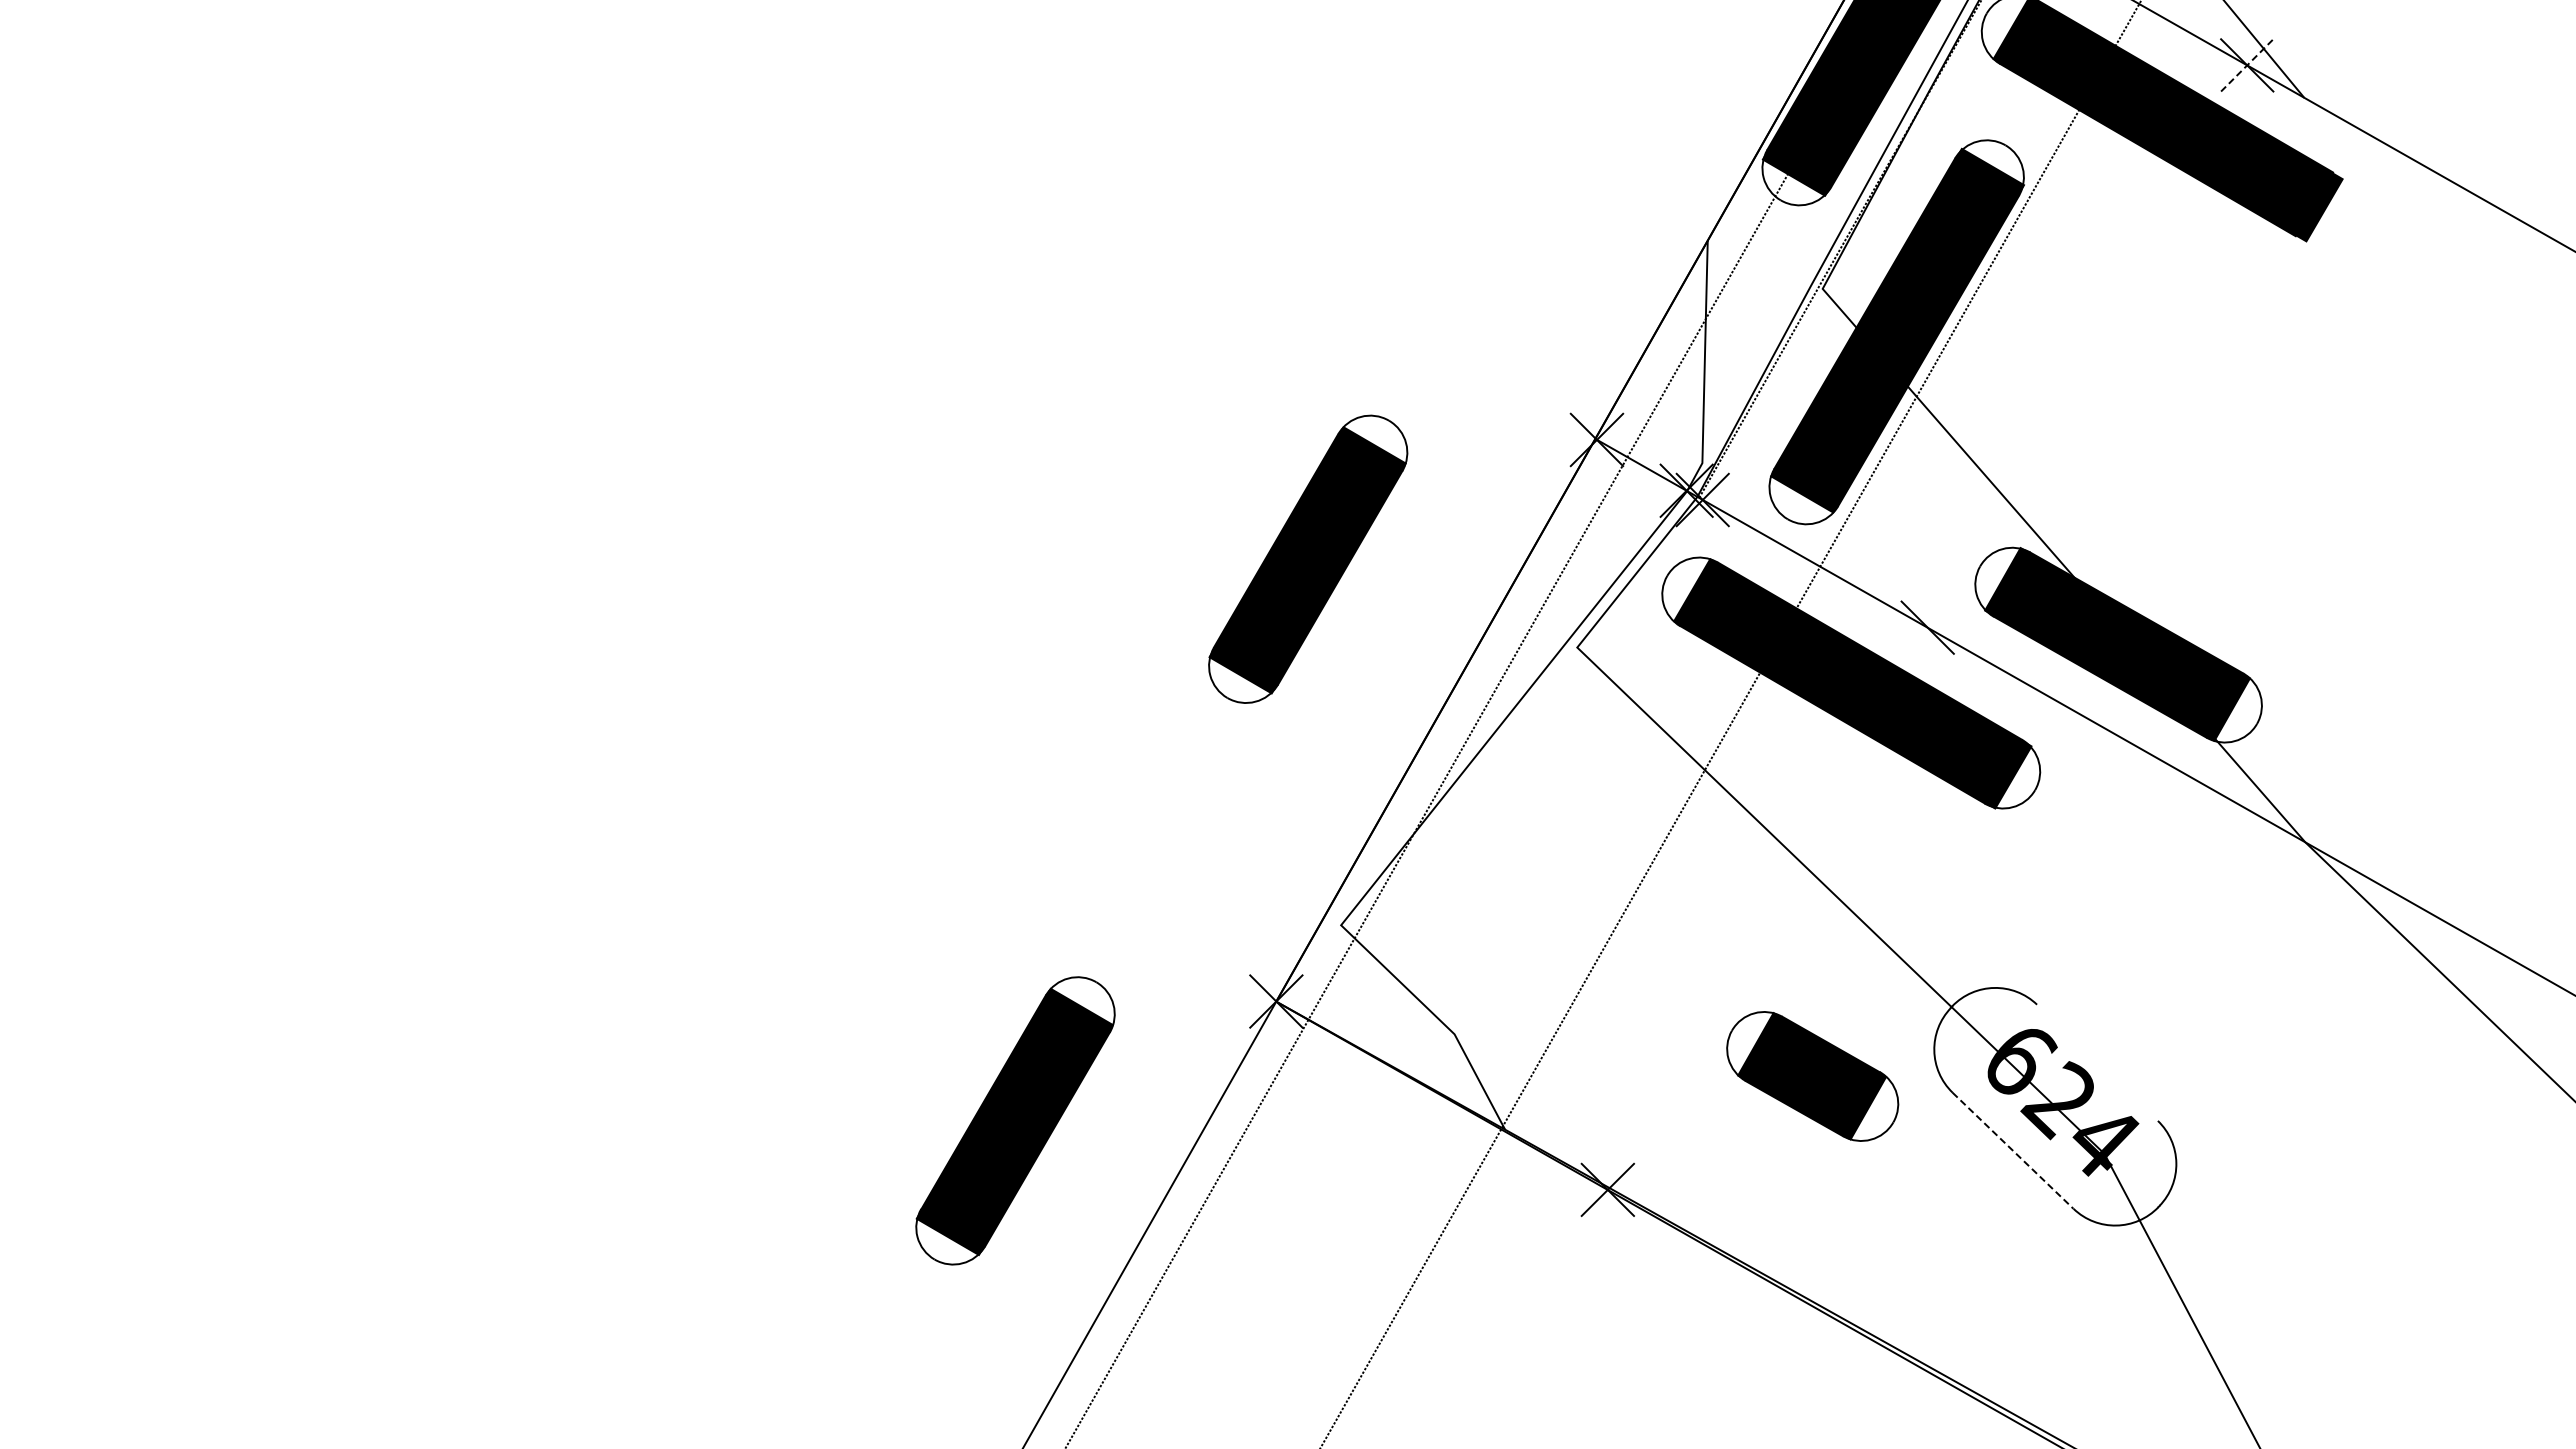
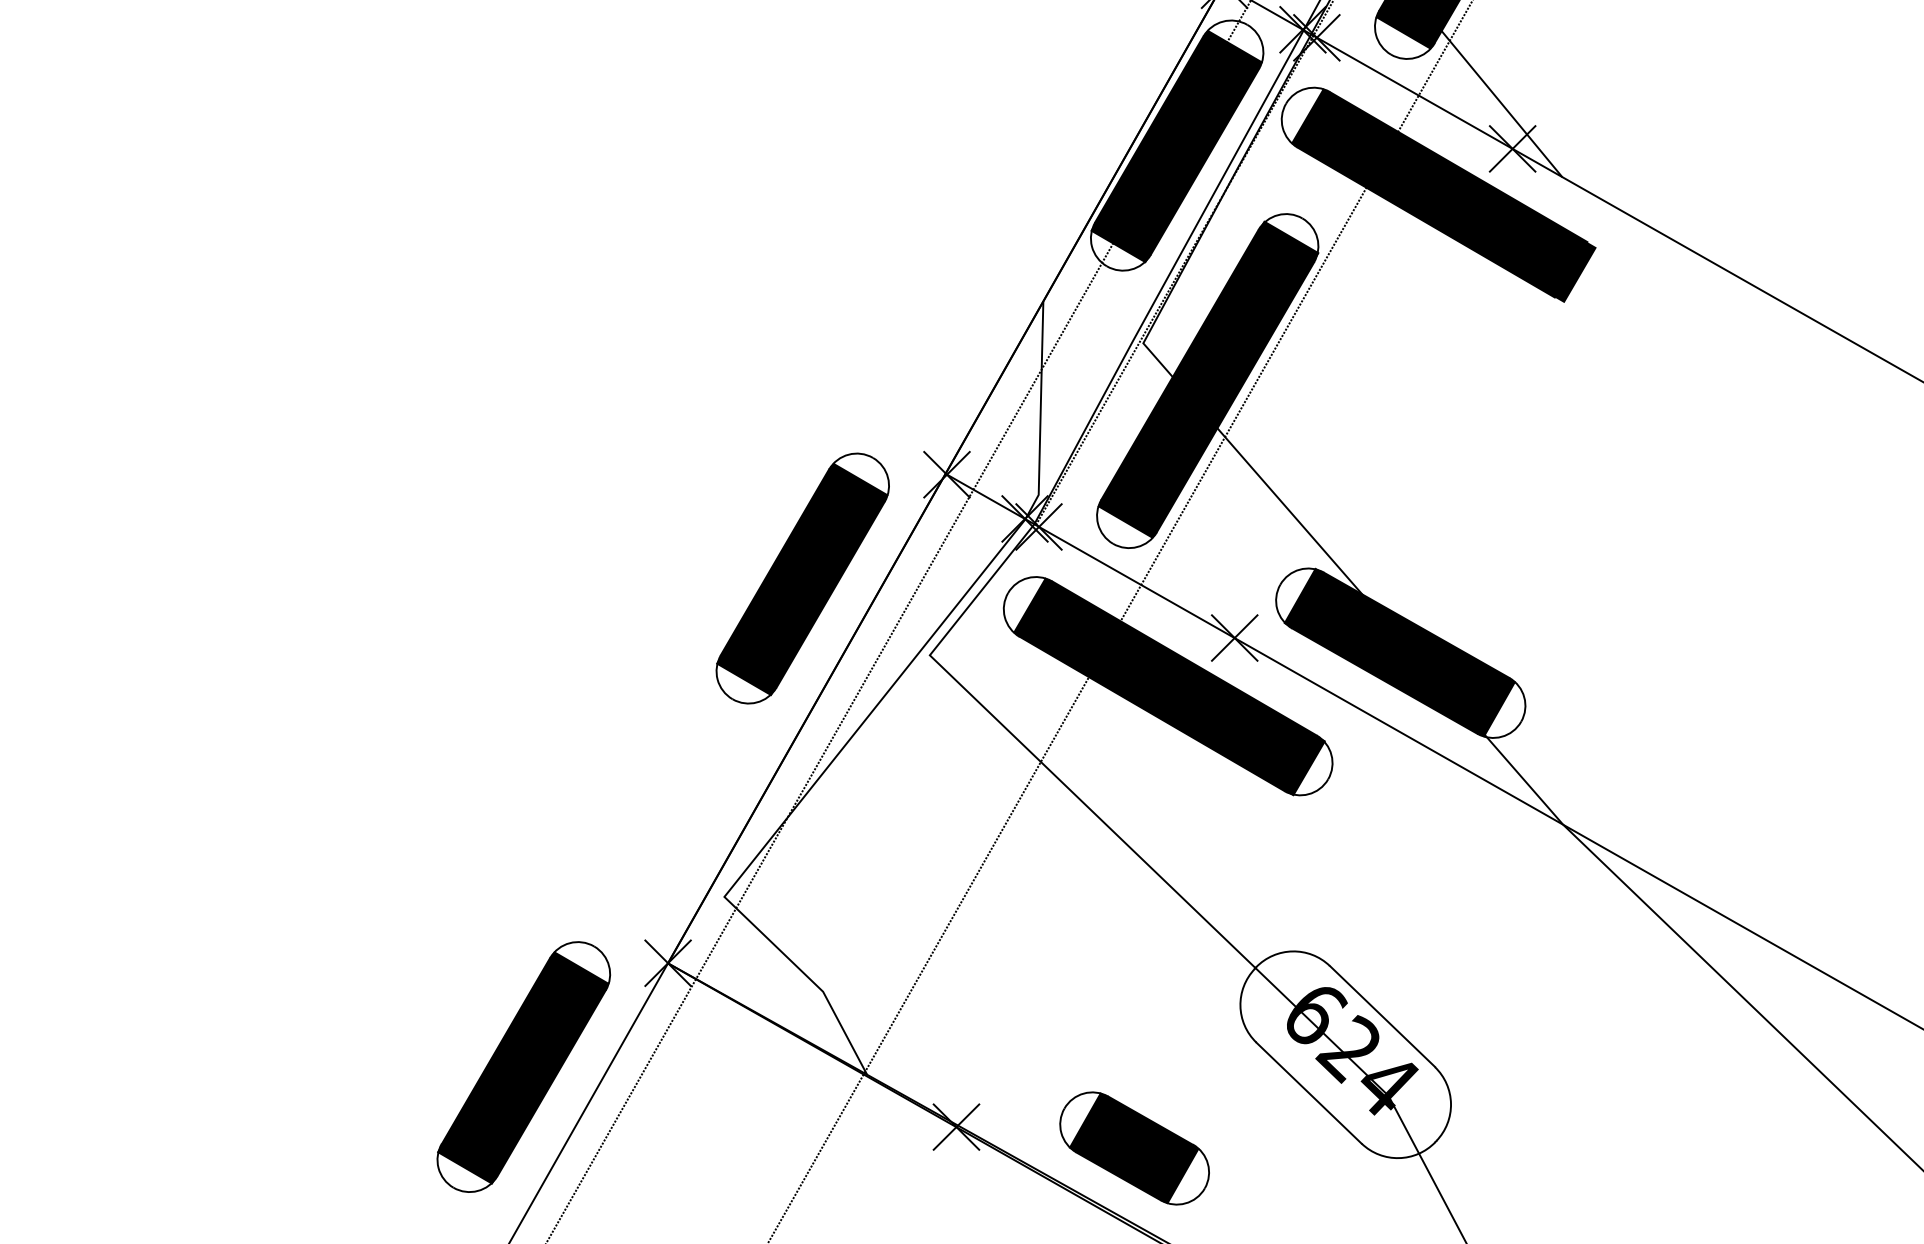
line: (2247, 65) -> (1512, 148), dashed -> solid
part: (1308, 558) -> (803, 577), moved
line: (1927, 627) -> (1234, 637), added
line: (2097, 1062) -> (1382, 1016), added
part: (1812, 1076) -> (1134, 1148), moved
part: (1015, 1120) -> (523, 1066), moved
line: (2013, 1150) -> (1309, 1092), dashed -> solid

